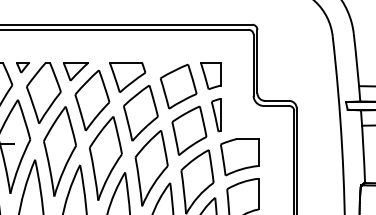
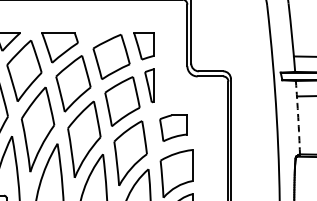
arc: (363, 146) -> (298, 117), solid -> dashed
part: (239, 157) -> (173, 128), size x0.7

